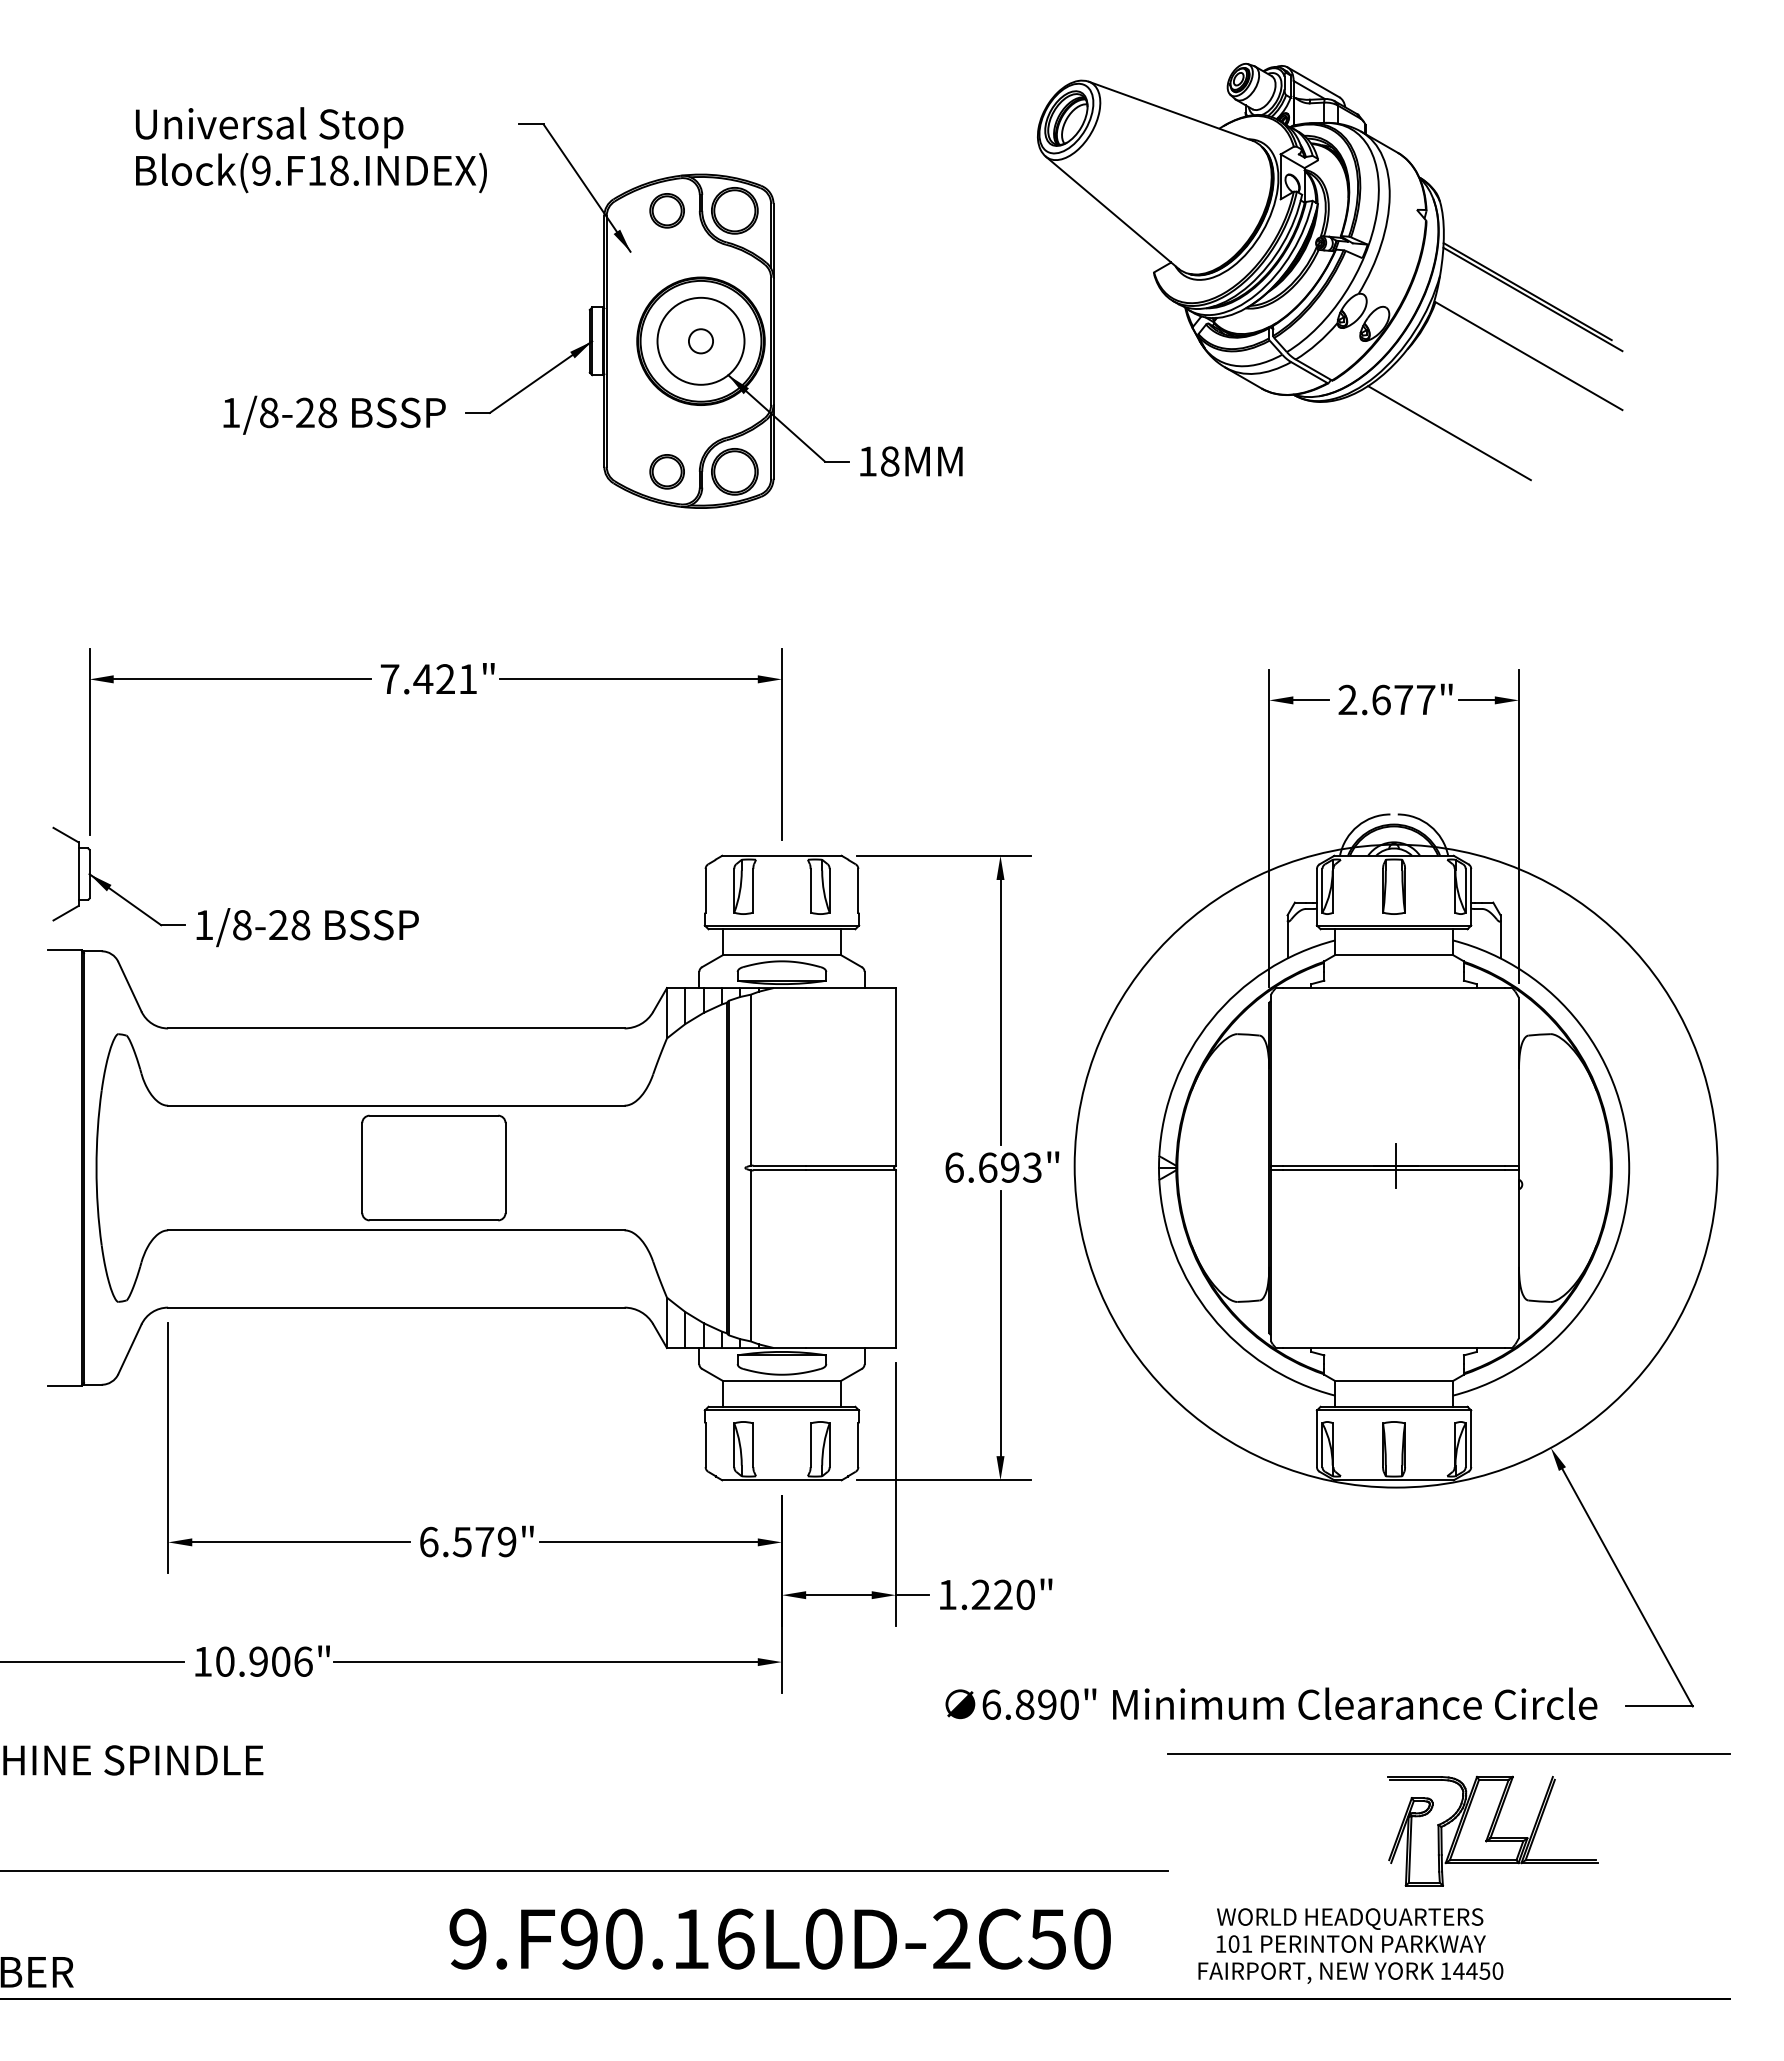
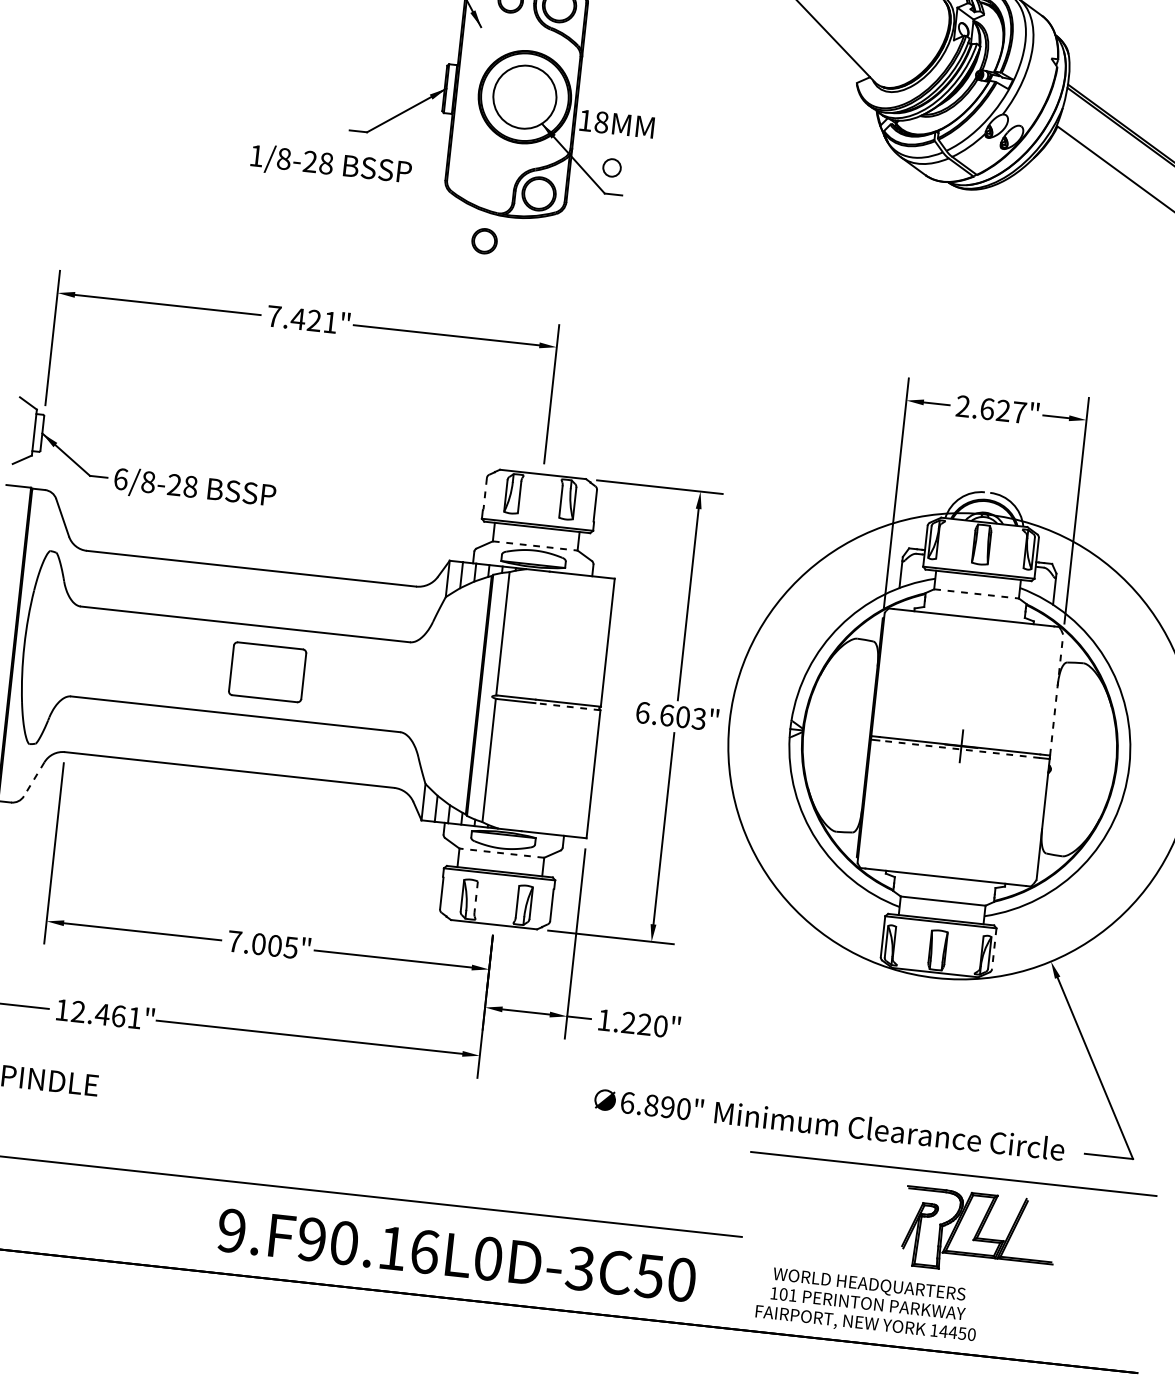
circle: (700, 341) -> (611, 168), moved
text: (334, 414) -> (331, 165), moved
line: (1449, 433) -> (1057, 222), removed
text: (911, 461) -> (617, 124), moved
part: (666, 471) -> (484, 240), moved
text: (1403, 699) -> (1003, 410), 2.677" -> 2.627"
line: (705, 890) -> (485, 493), solid -> dashed
text: (204, 925) -> (121, 479), 1/8-28 -> 6/8-28
line: (781, 954) -> (534, 545), solid -> dashed
line: (1394, 954) -> (976, 593), solid -> dashed
line: (1519, 1081) -> (1057, 694), solid -> dashed
part: (433, 1167) -> (267, 671), size x0.7
text: (1010, 1167) -> (683, 717), 6.693" -> 6.603"
line: (850, 1170) -> (567, 706), solid -> dashed
line: (1393, 1170) -> (959, 749), solid -> dashed
line: (129, 1349) -> (33, 779), solid -> dashed
line: (781, 1381) -> (501, 853), solid -> dashed
line: (1471, 1439) -> (994, 949), solid -> dashed
line: (753, 1445) -> (476, 897), solid -> dashed
text: (468, 1541) -> (263, 944), 6.579" -> 7.005"
text: (264, 1661) -> (106, 1014), 10.906" -> 12.461"
text: (951, 1939) -> (580, 1269), 9.F90.16L0D-2C50 -> 9.F90.16L0D-3C50

